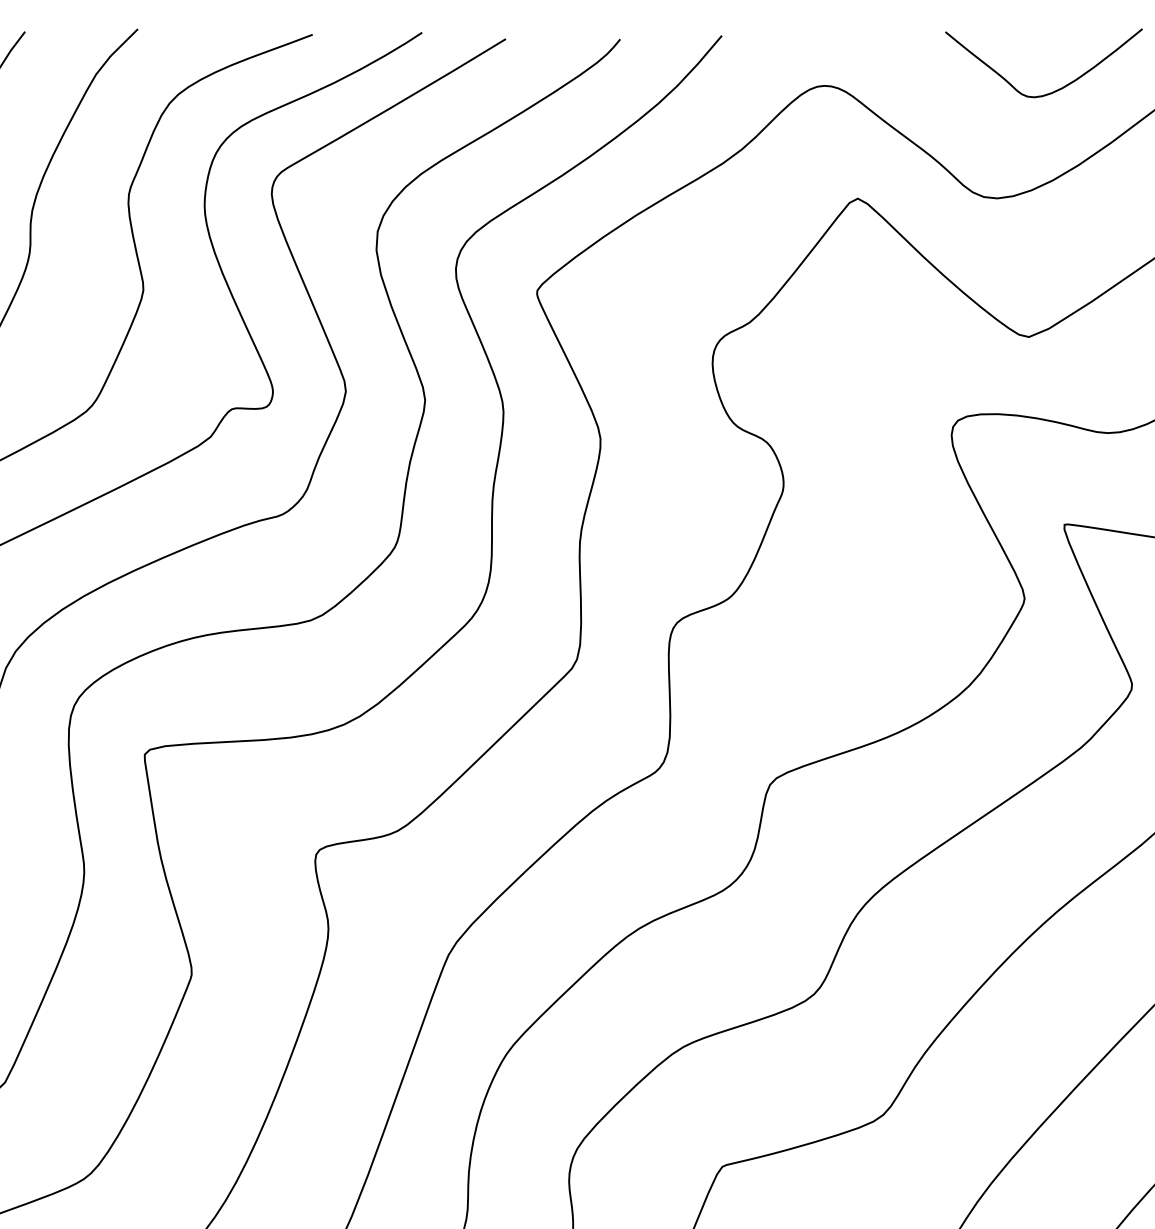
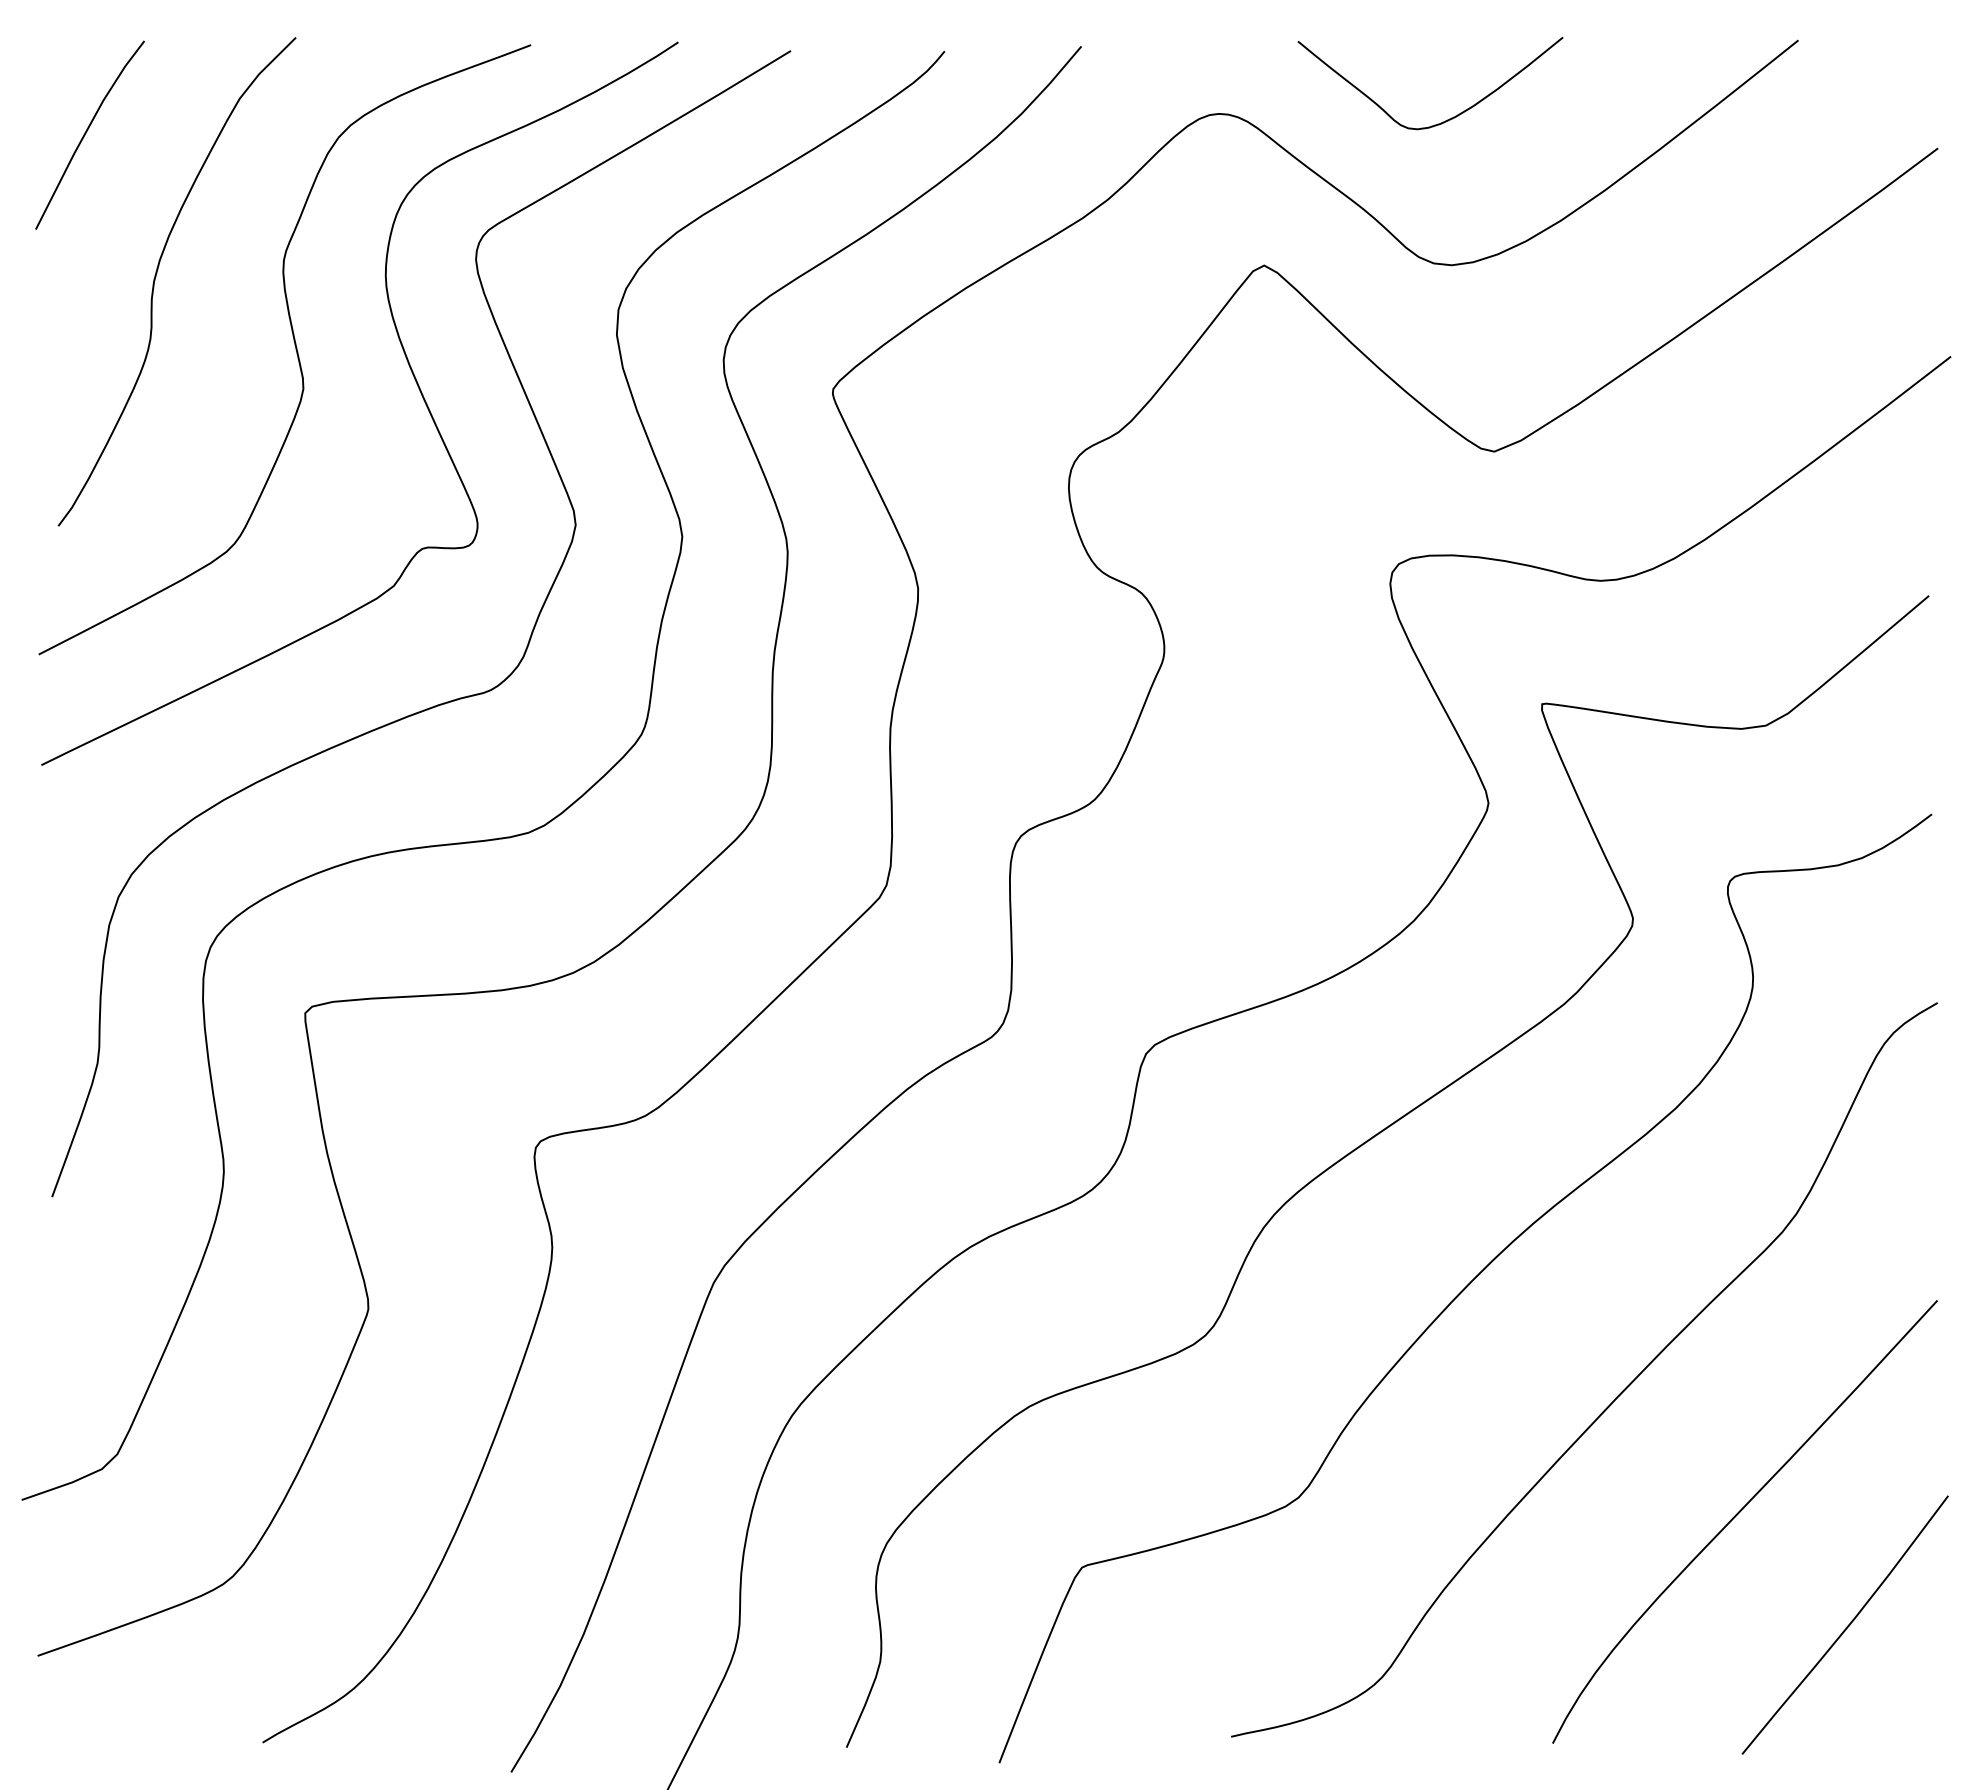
curve: (1056, 90) -> (1447, 119), moved

